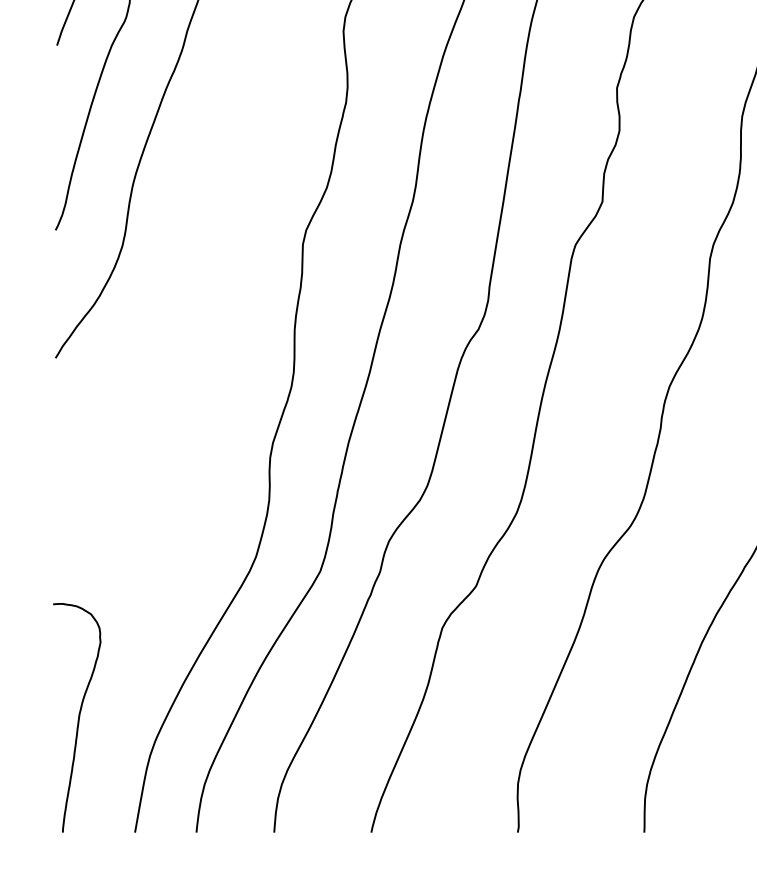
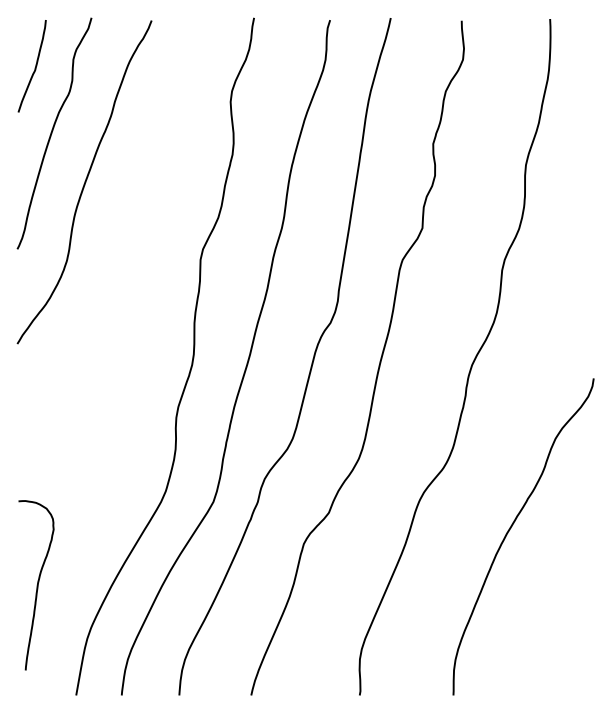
curve: (77, 717) -> (36, 585), moved

